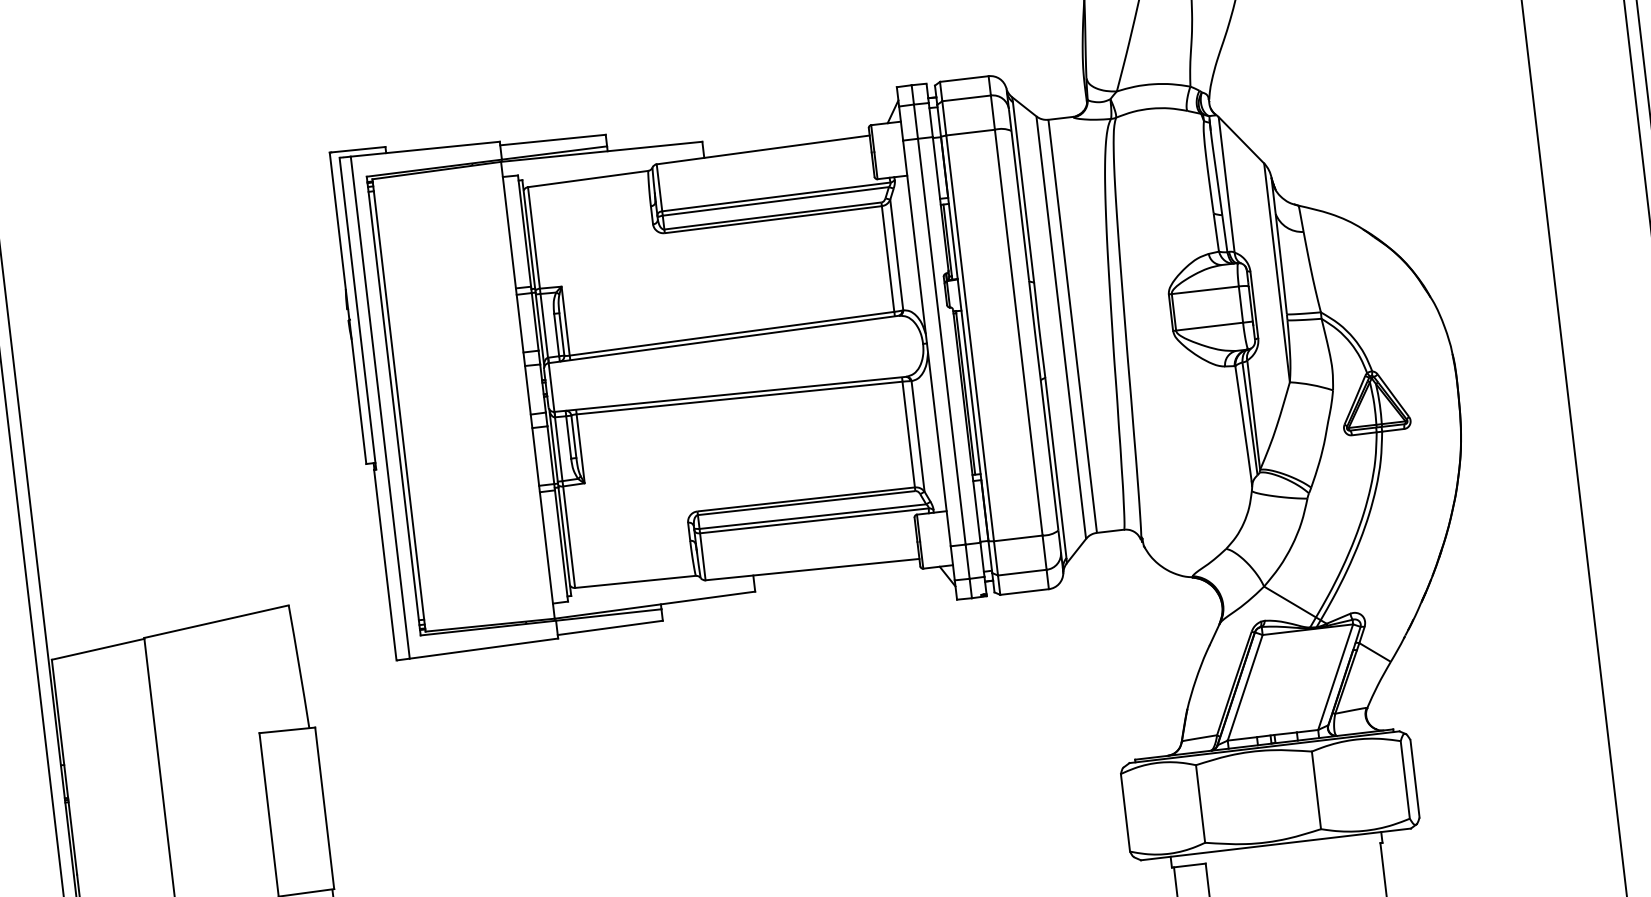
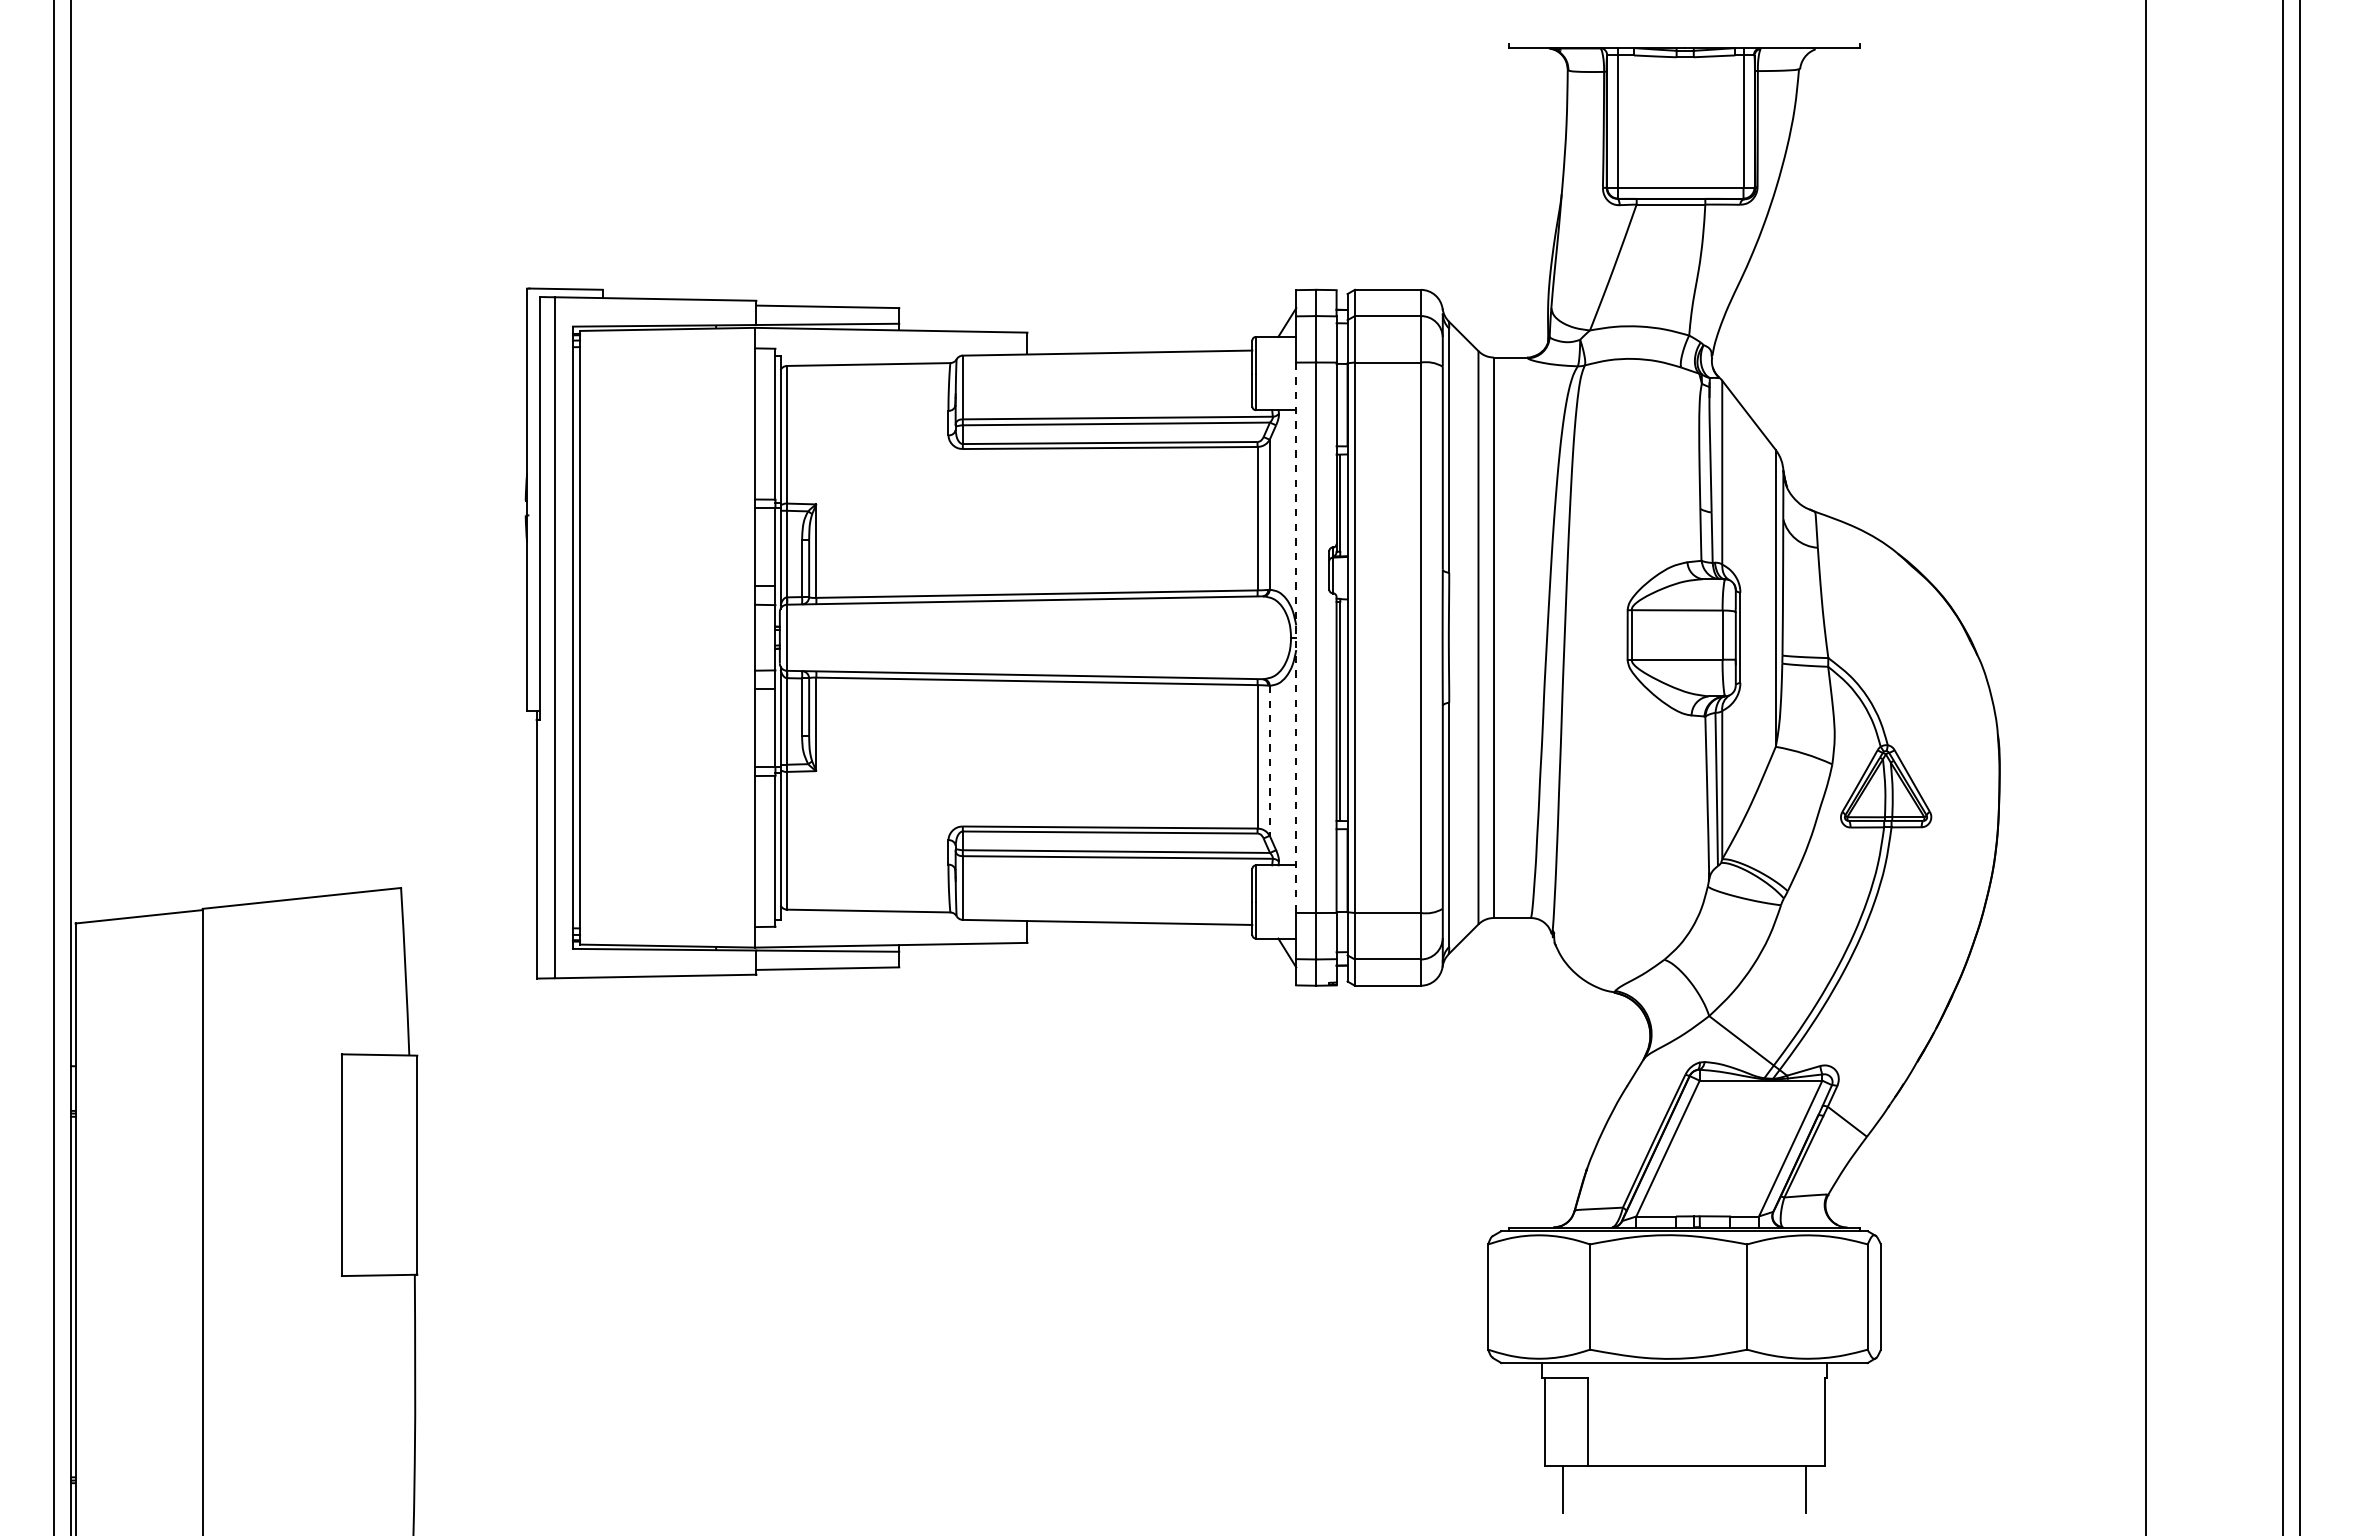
line: (927, 343) -> (1296, 638), solid -> dashed
line: (917, 436) -> (1269, 760), solid -> dashed

